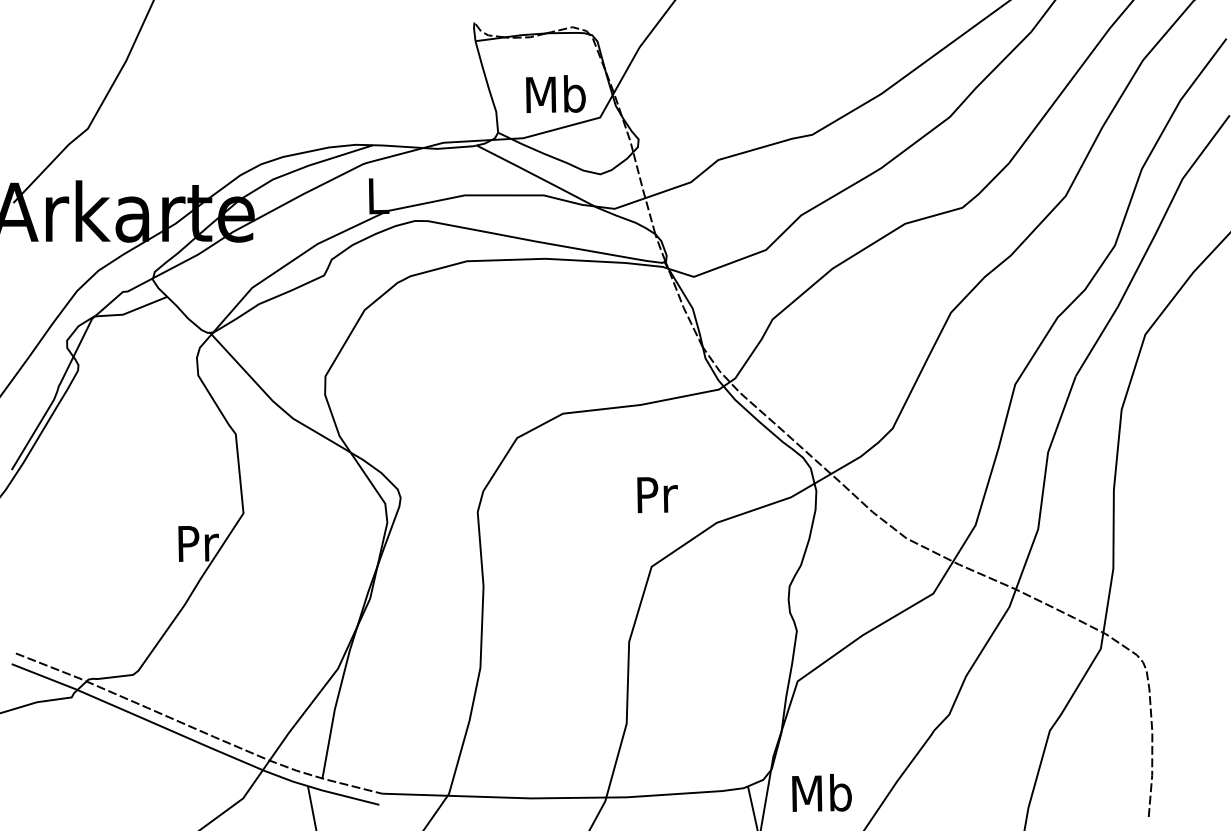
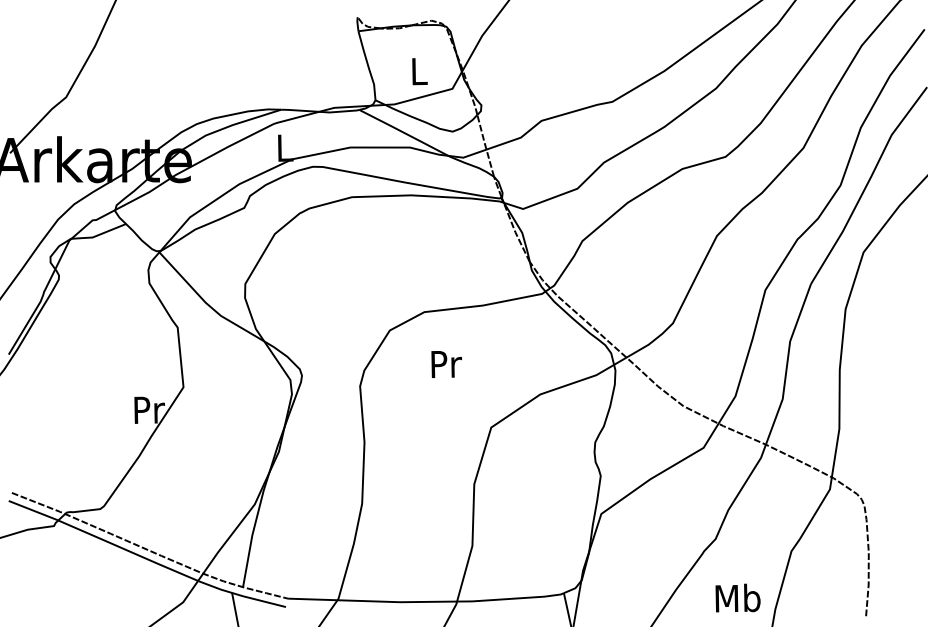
text: (555, 93) -> (418, 70), Mb -> L
text: (657, 495) -> (446, 364), moved
text: (821, 792) -> (737, 597), moved

